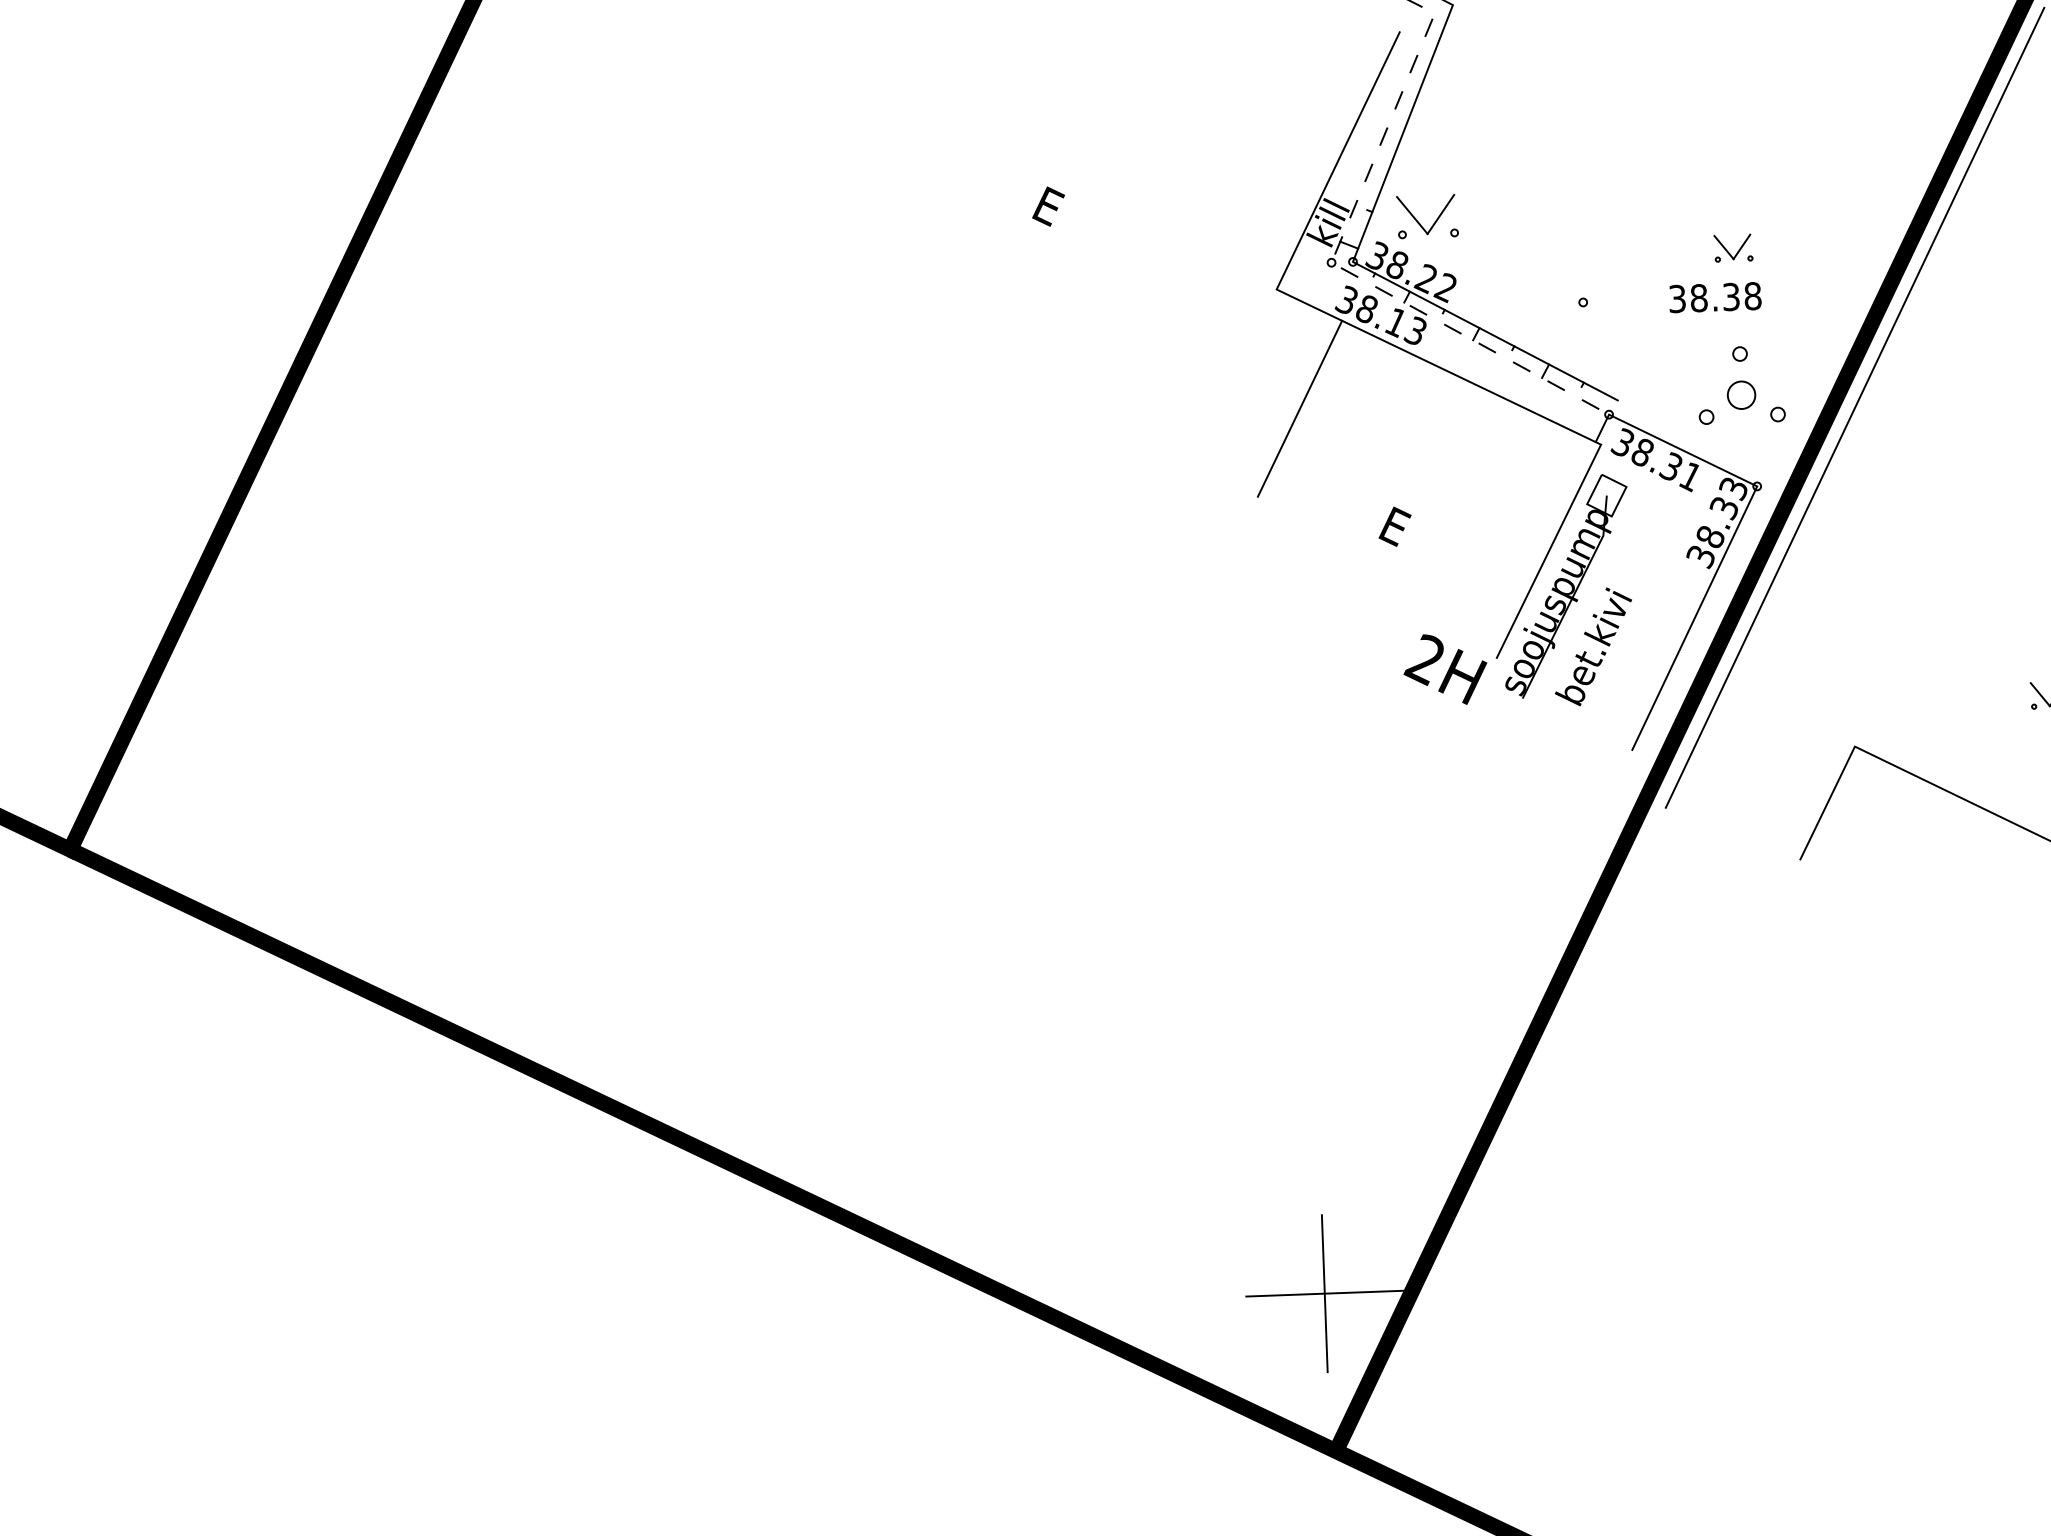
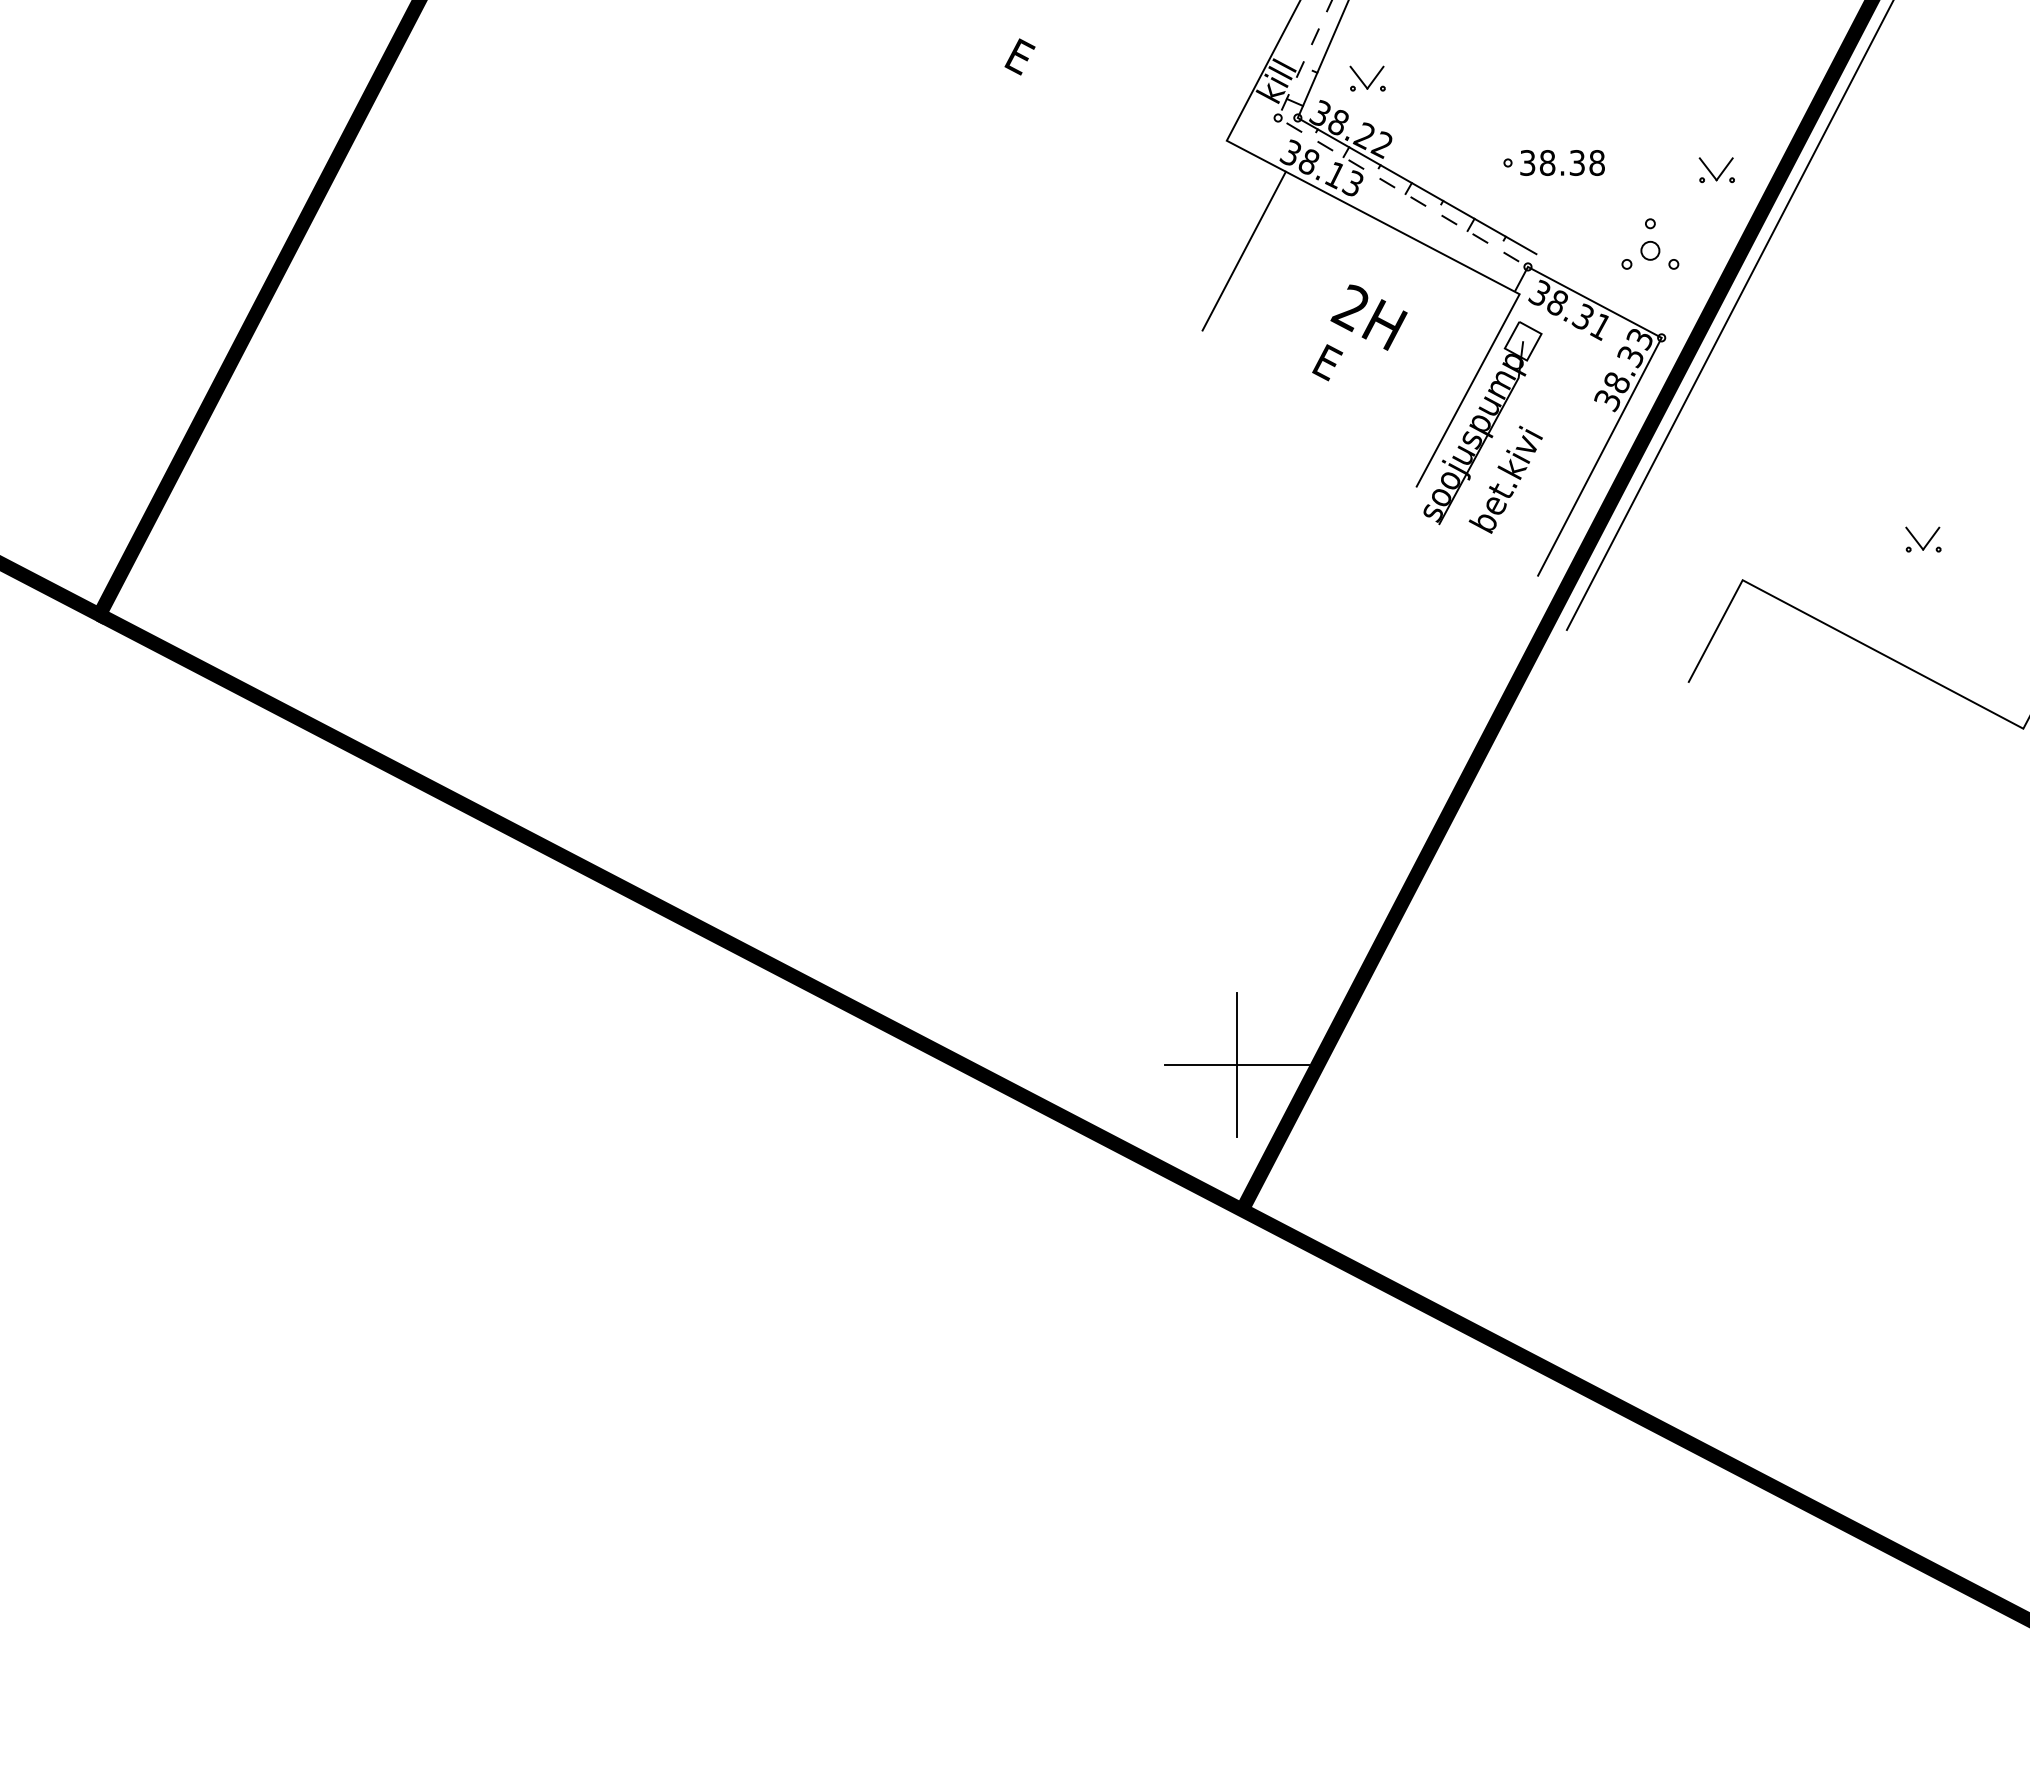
part: (1427, 216) -> (1367, 78), size x0.62
part: (1733, 248) -> (1716, 170), moved
text: (1715, 297) -> (1562, 162), moved
part: (1741, 384) -> (1650, 243), size x0.71
text: (1444, 669) -> (1368, 317), moved

